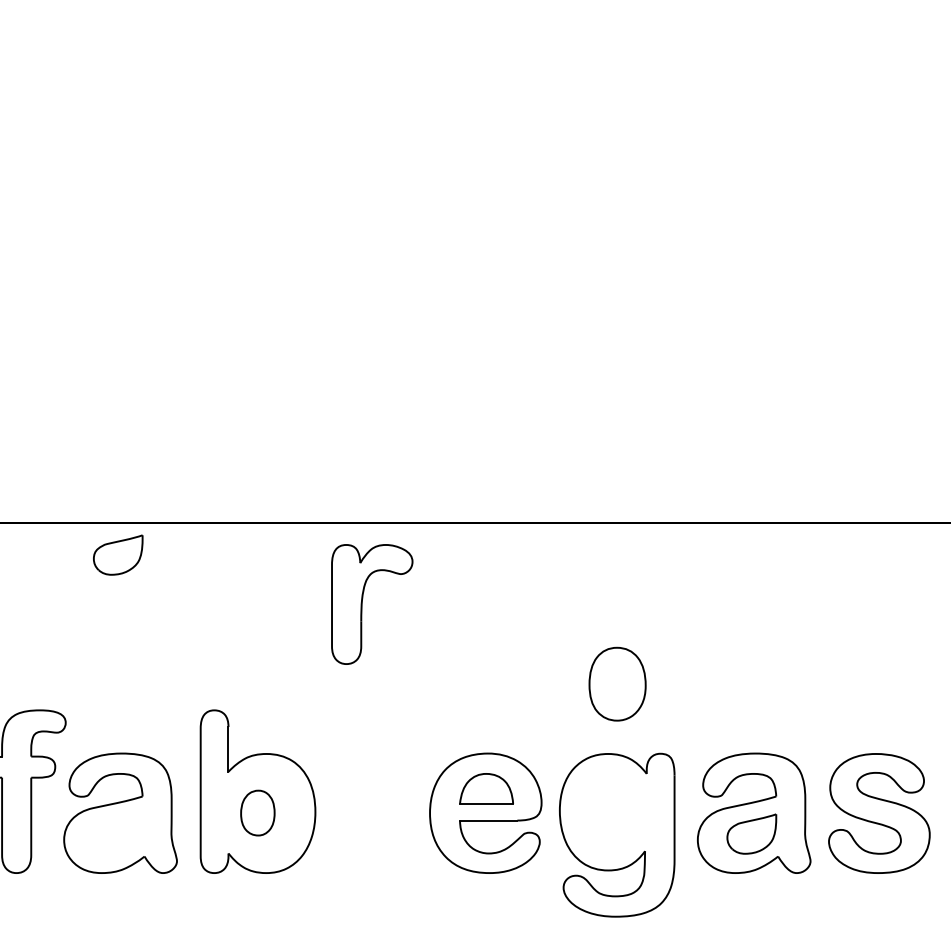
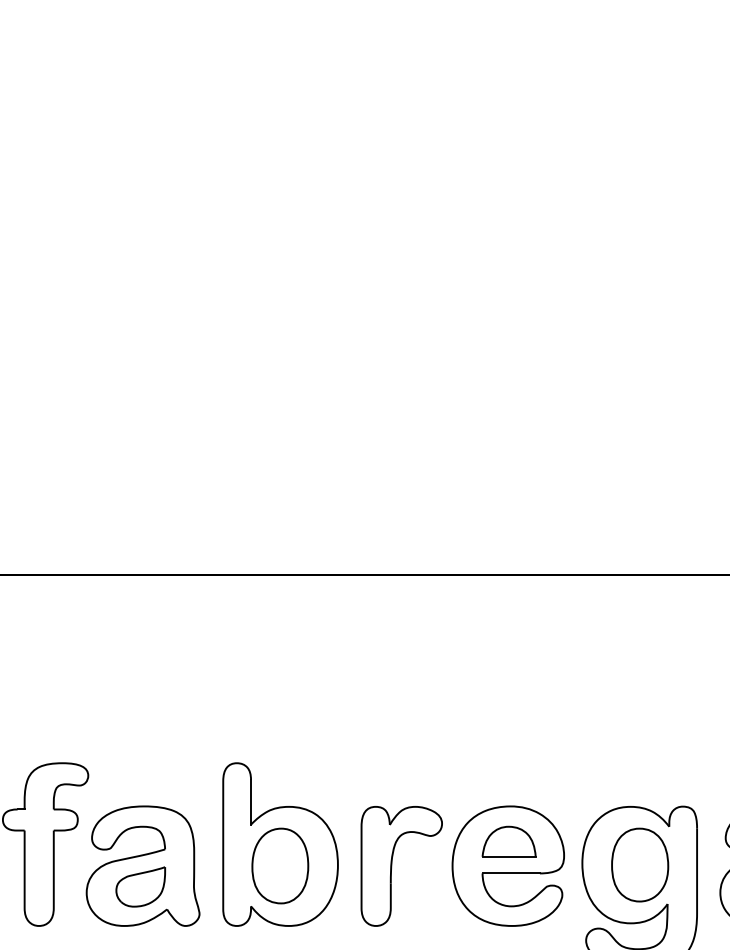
part: (118, 554) -> (141, 886), moved
part: (362, 604) -> (392, 866), moved
part: (617, 683) -> (640, 864), moved
part: (257, 812) -> (280, 865), size x1.67

